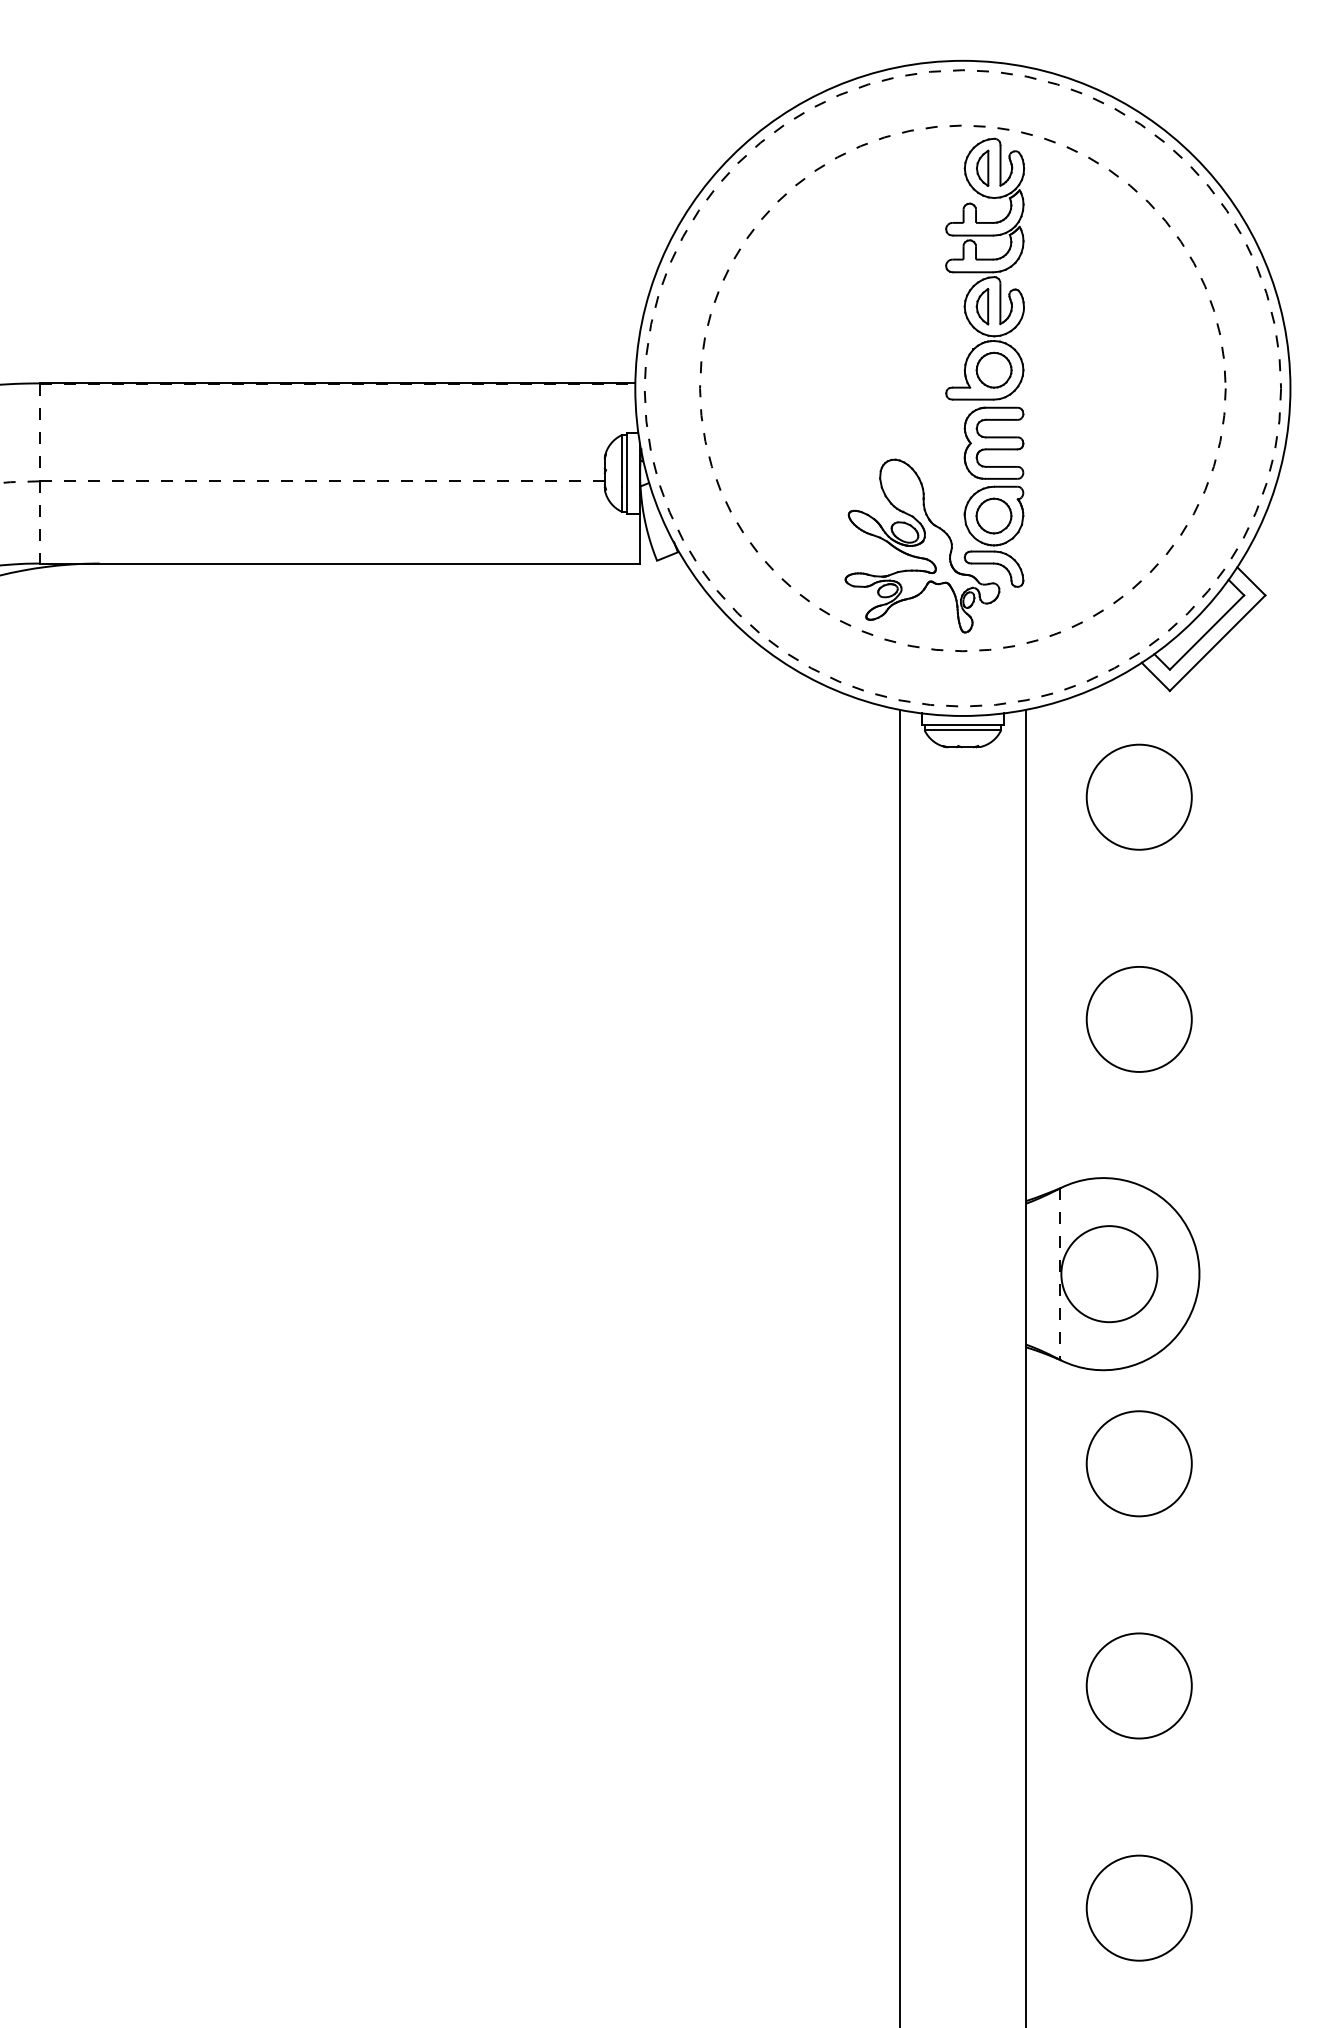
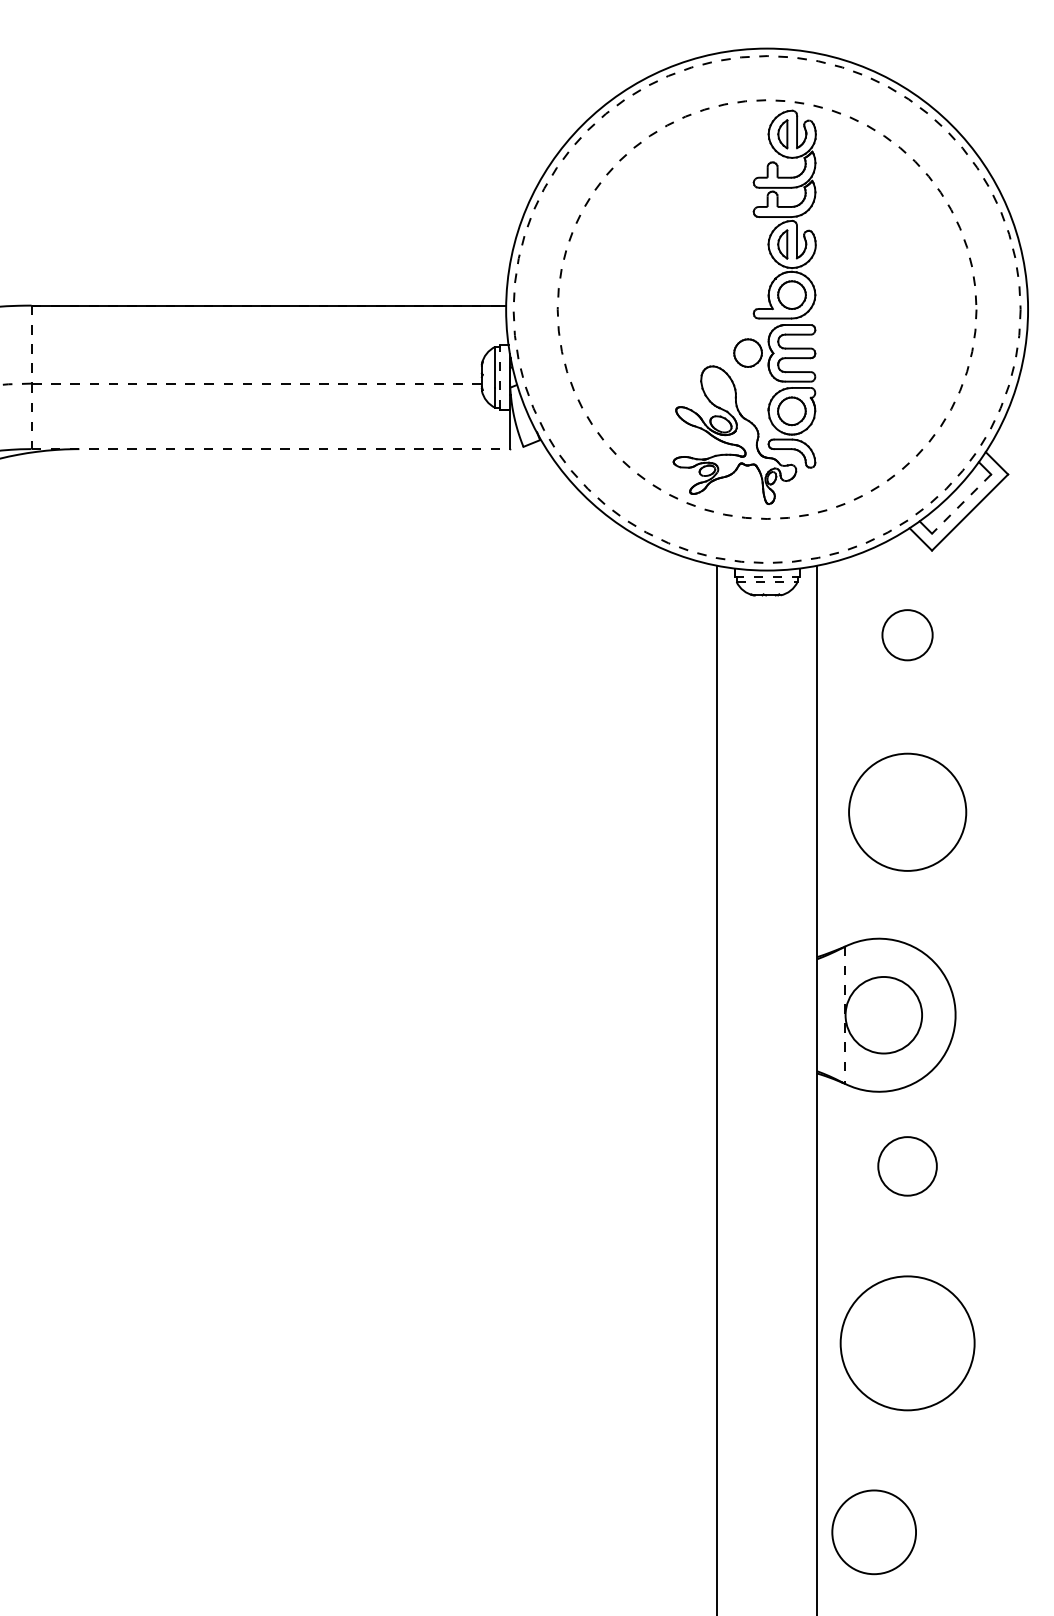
part: (938, 442) -> (747, 352), added
line: (627, 473) -> (499, 377), solid -> dashed
line: (340, 563) -> (271, 449), solid -> dashed
line: (1207, 632) -> (961, 504), solid -> dashed
line: (962, 724) -> (766, 577), solid -> dashed
line: (963, 730) -> (767, 582), solid -> dashed
circle: (1138, 796) -> (907, 634), size x0.6
circle: (1138, 1018) -> (907, 811), size x1.4
circle: (1138, 1463) -> (907, 1166), size x0.7
circle: (1138, 1685) -> (907, 1342), size x1.6
circle: (1138, 1907) -> (873, 1531), moved

